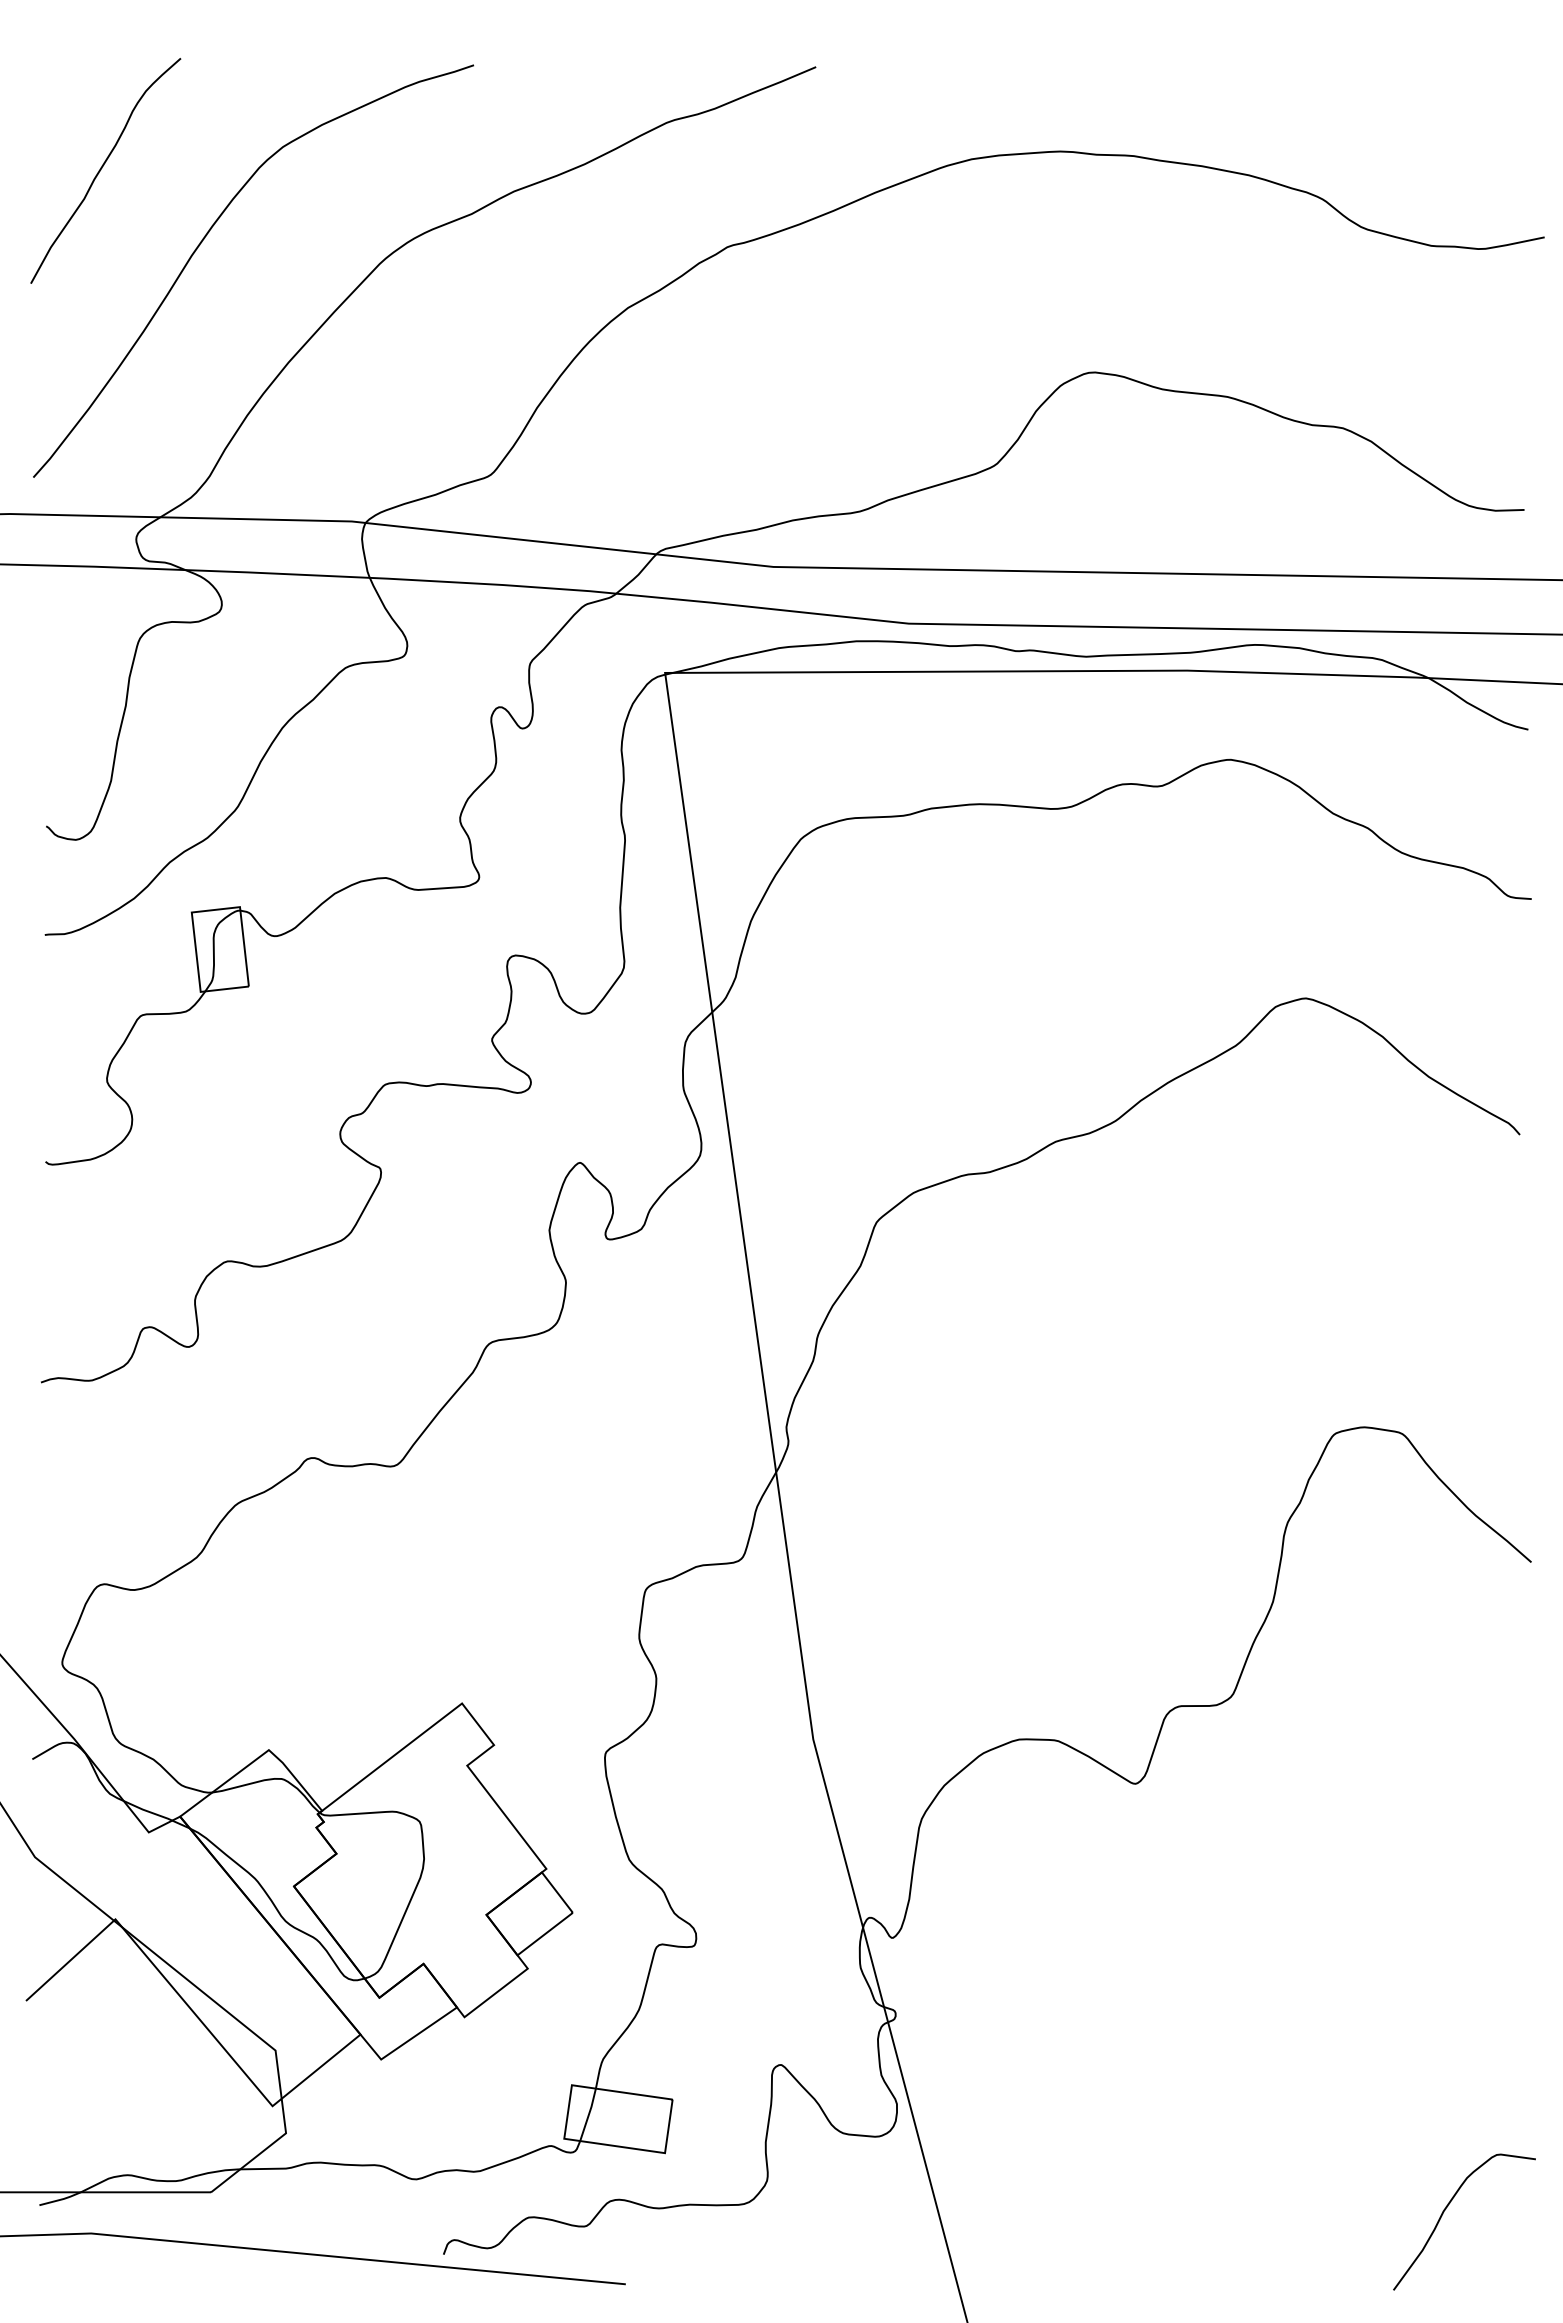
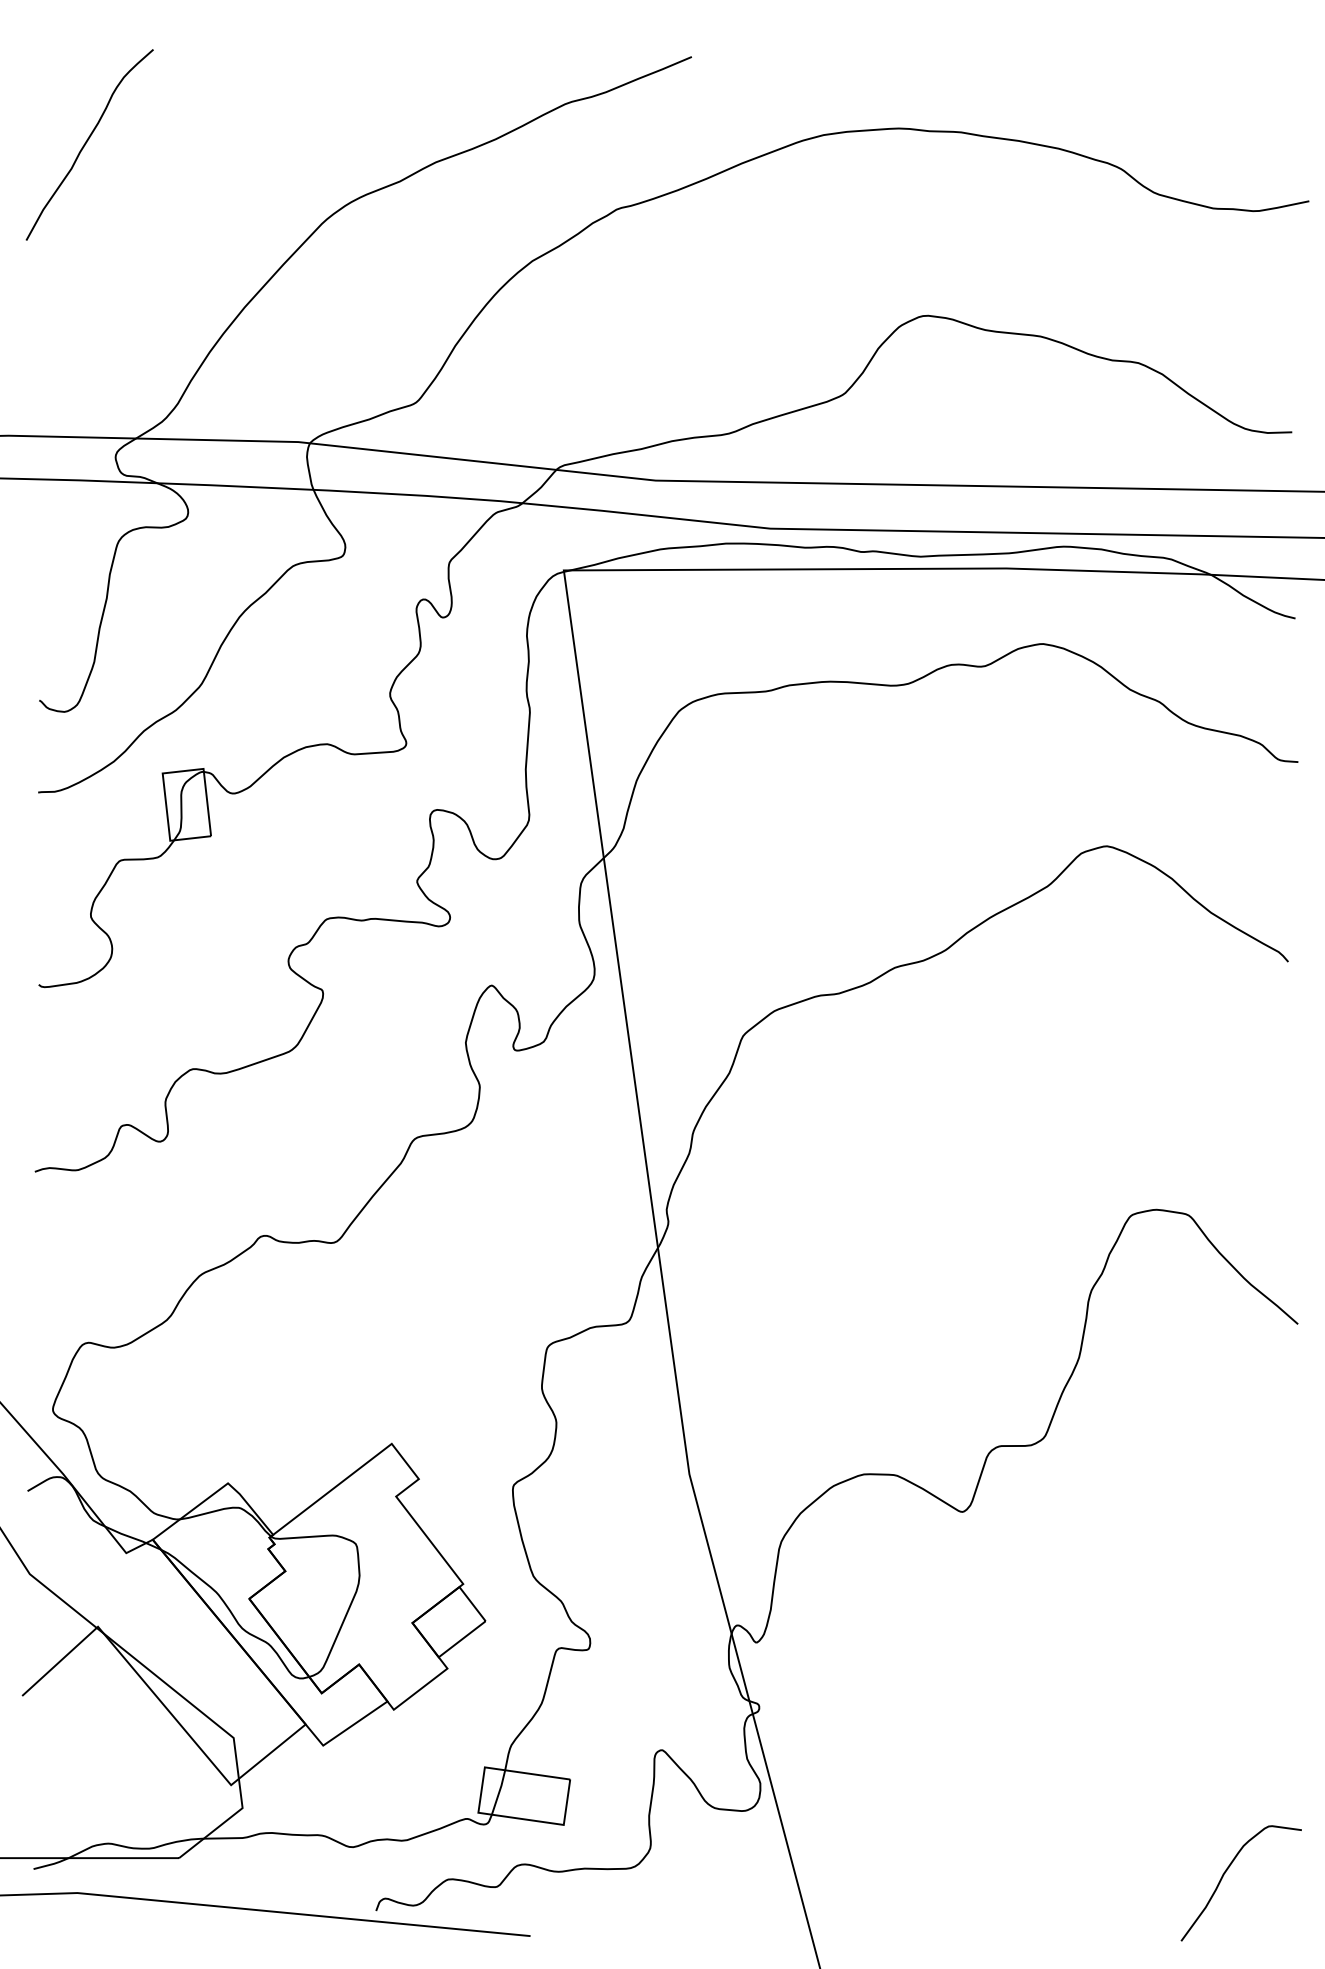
curve: (204, 239) -> (173, 203), removed

